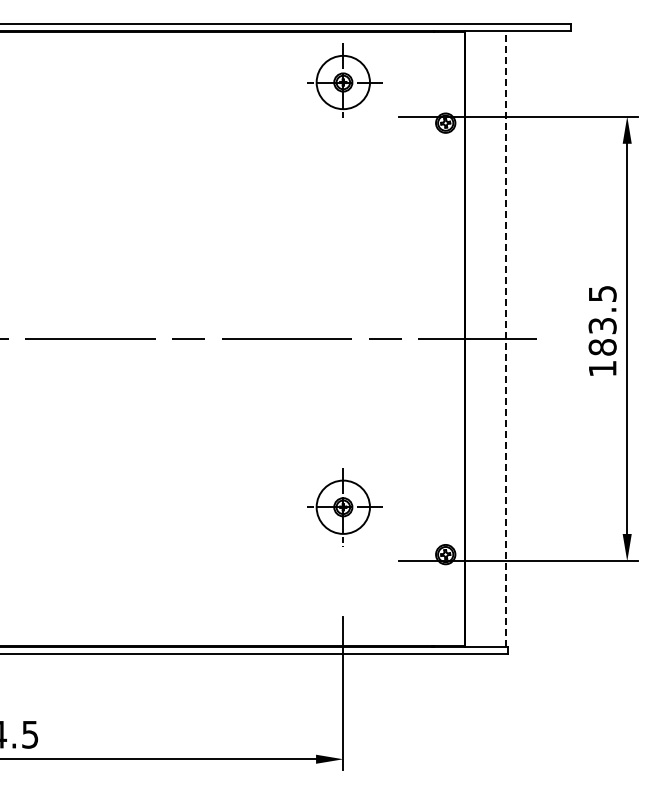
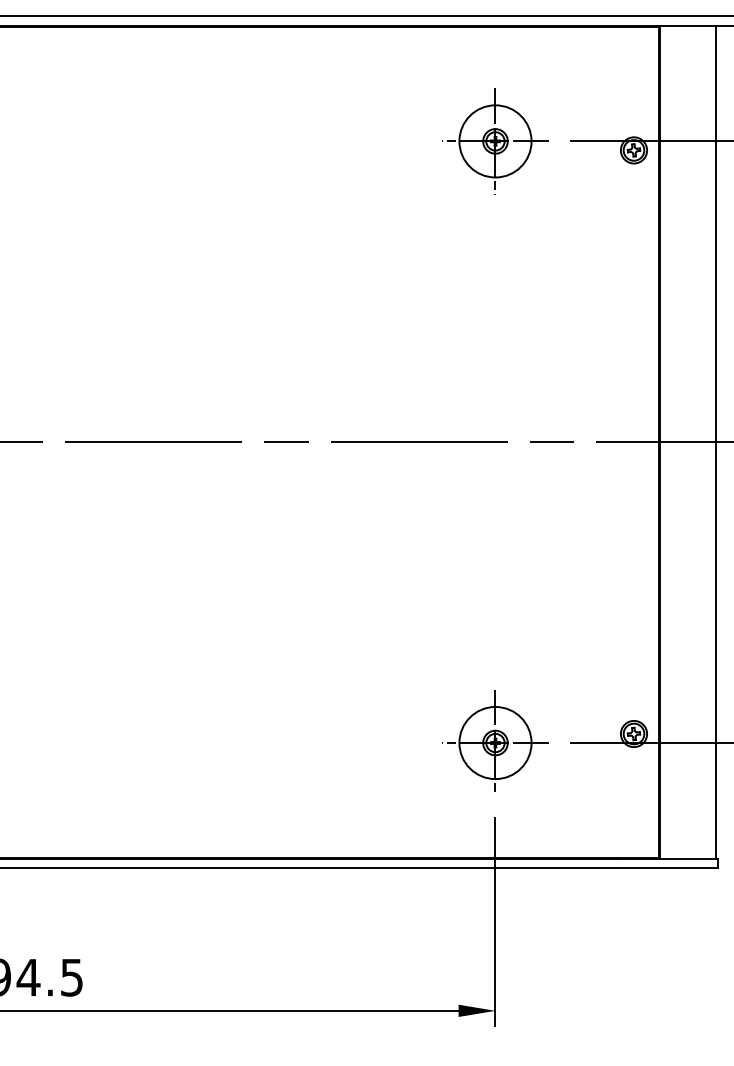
part: (344, 80) -> (497, 138), moved
line: (506, 338) -> (716, 441), dashed -> solid
part: (344, 507) -> (497, 743), moved

